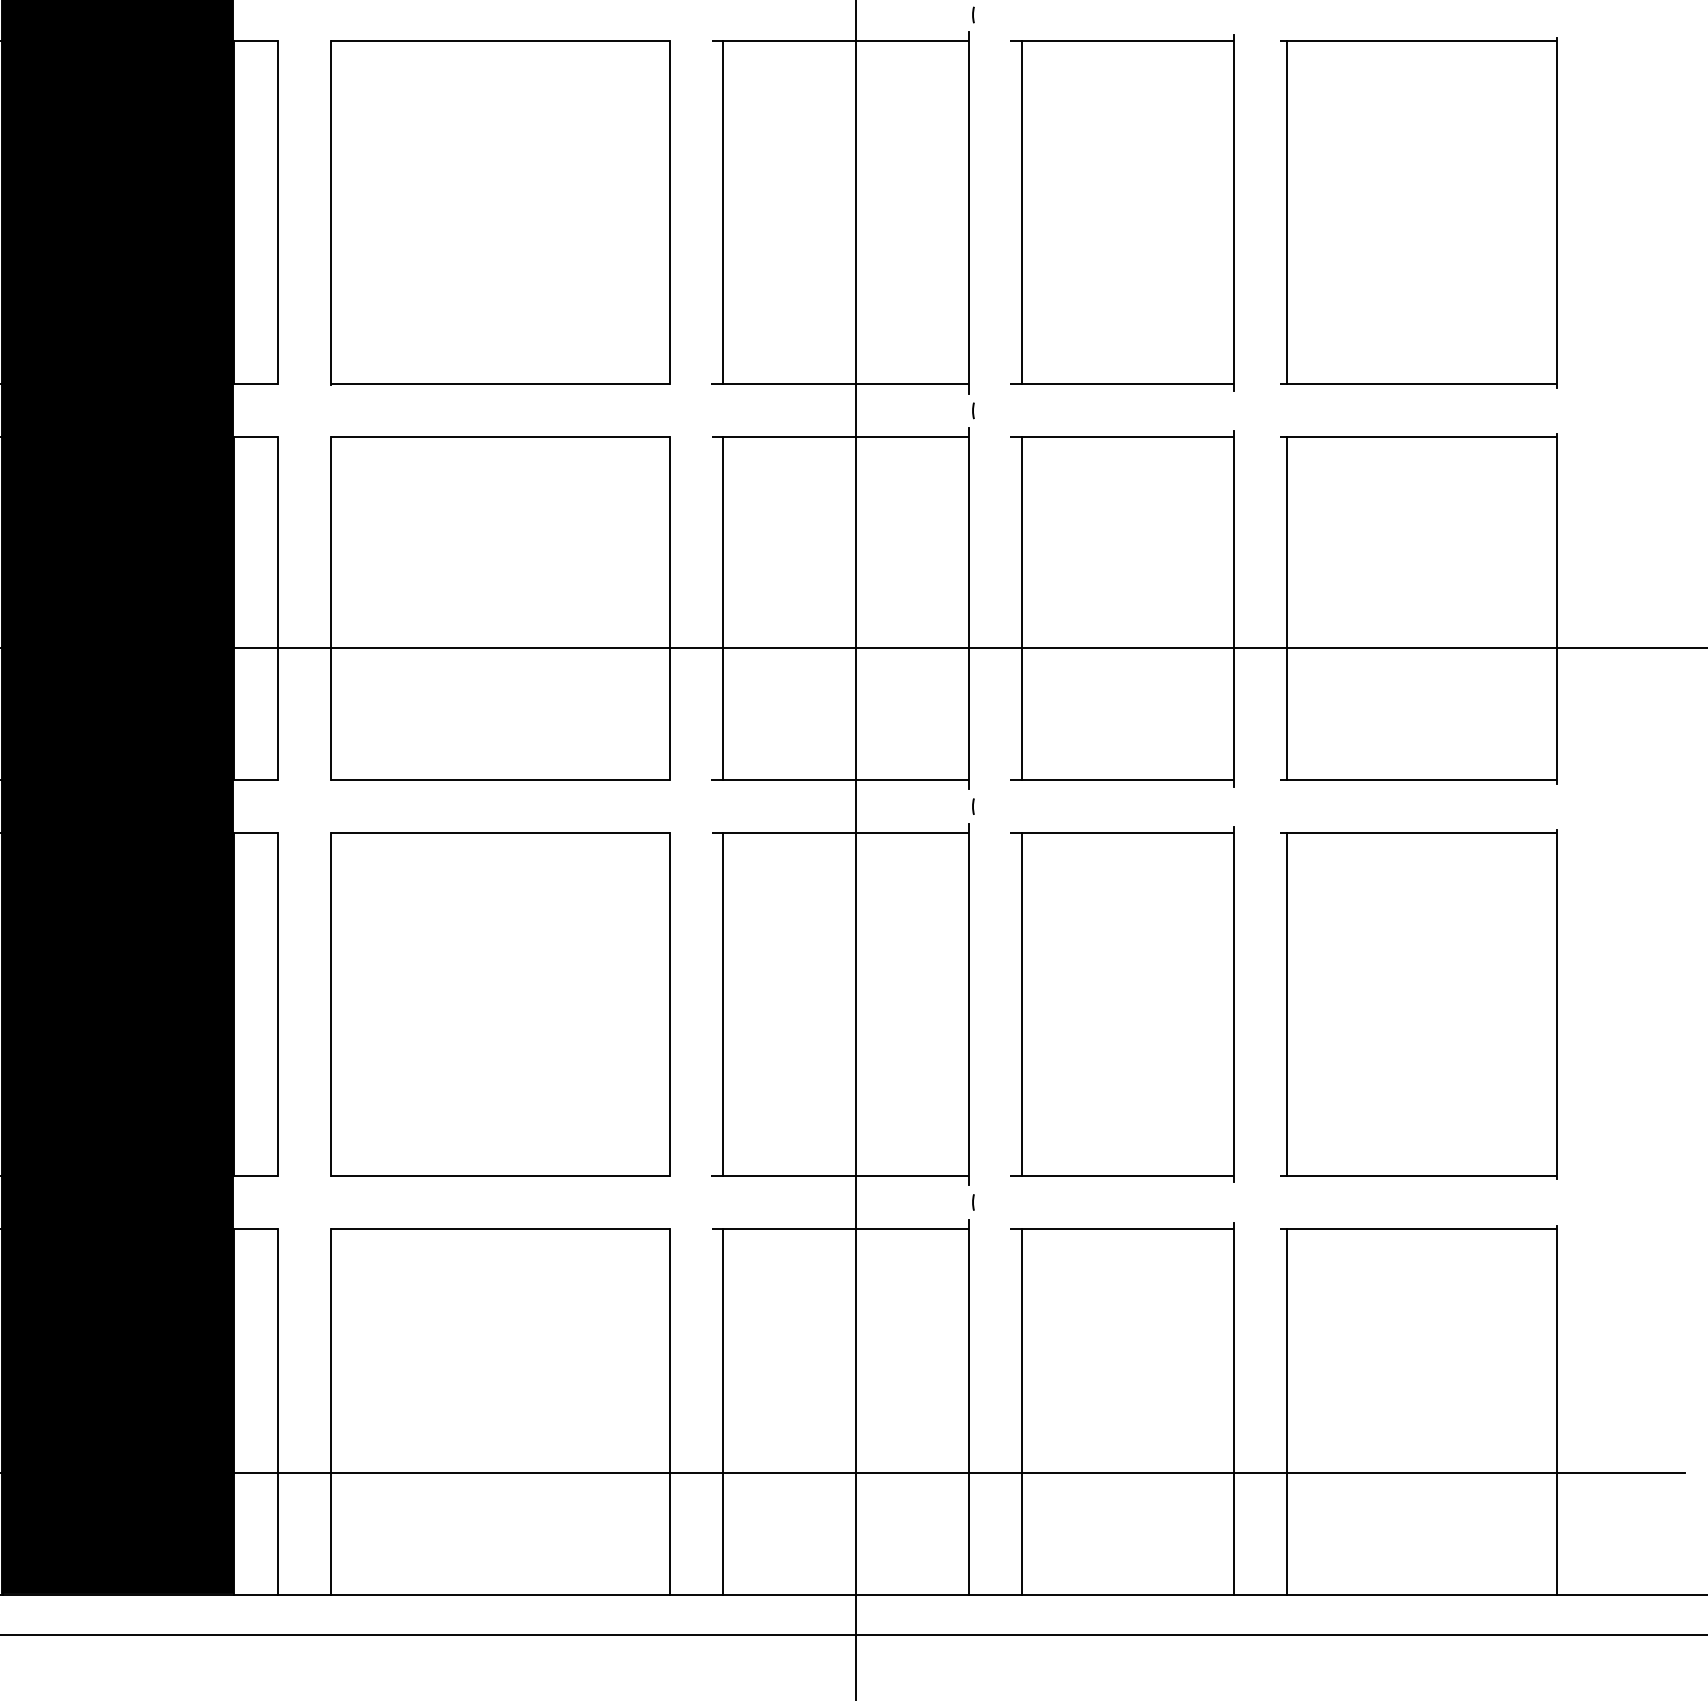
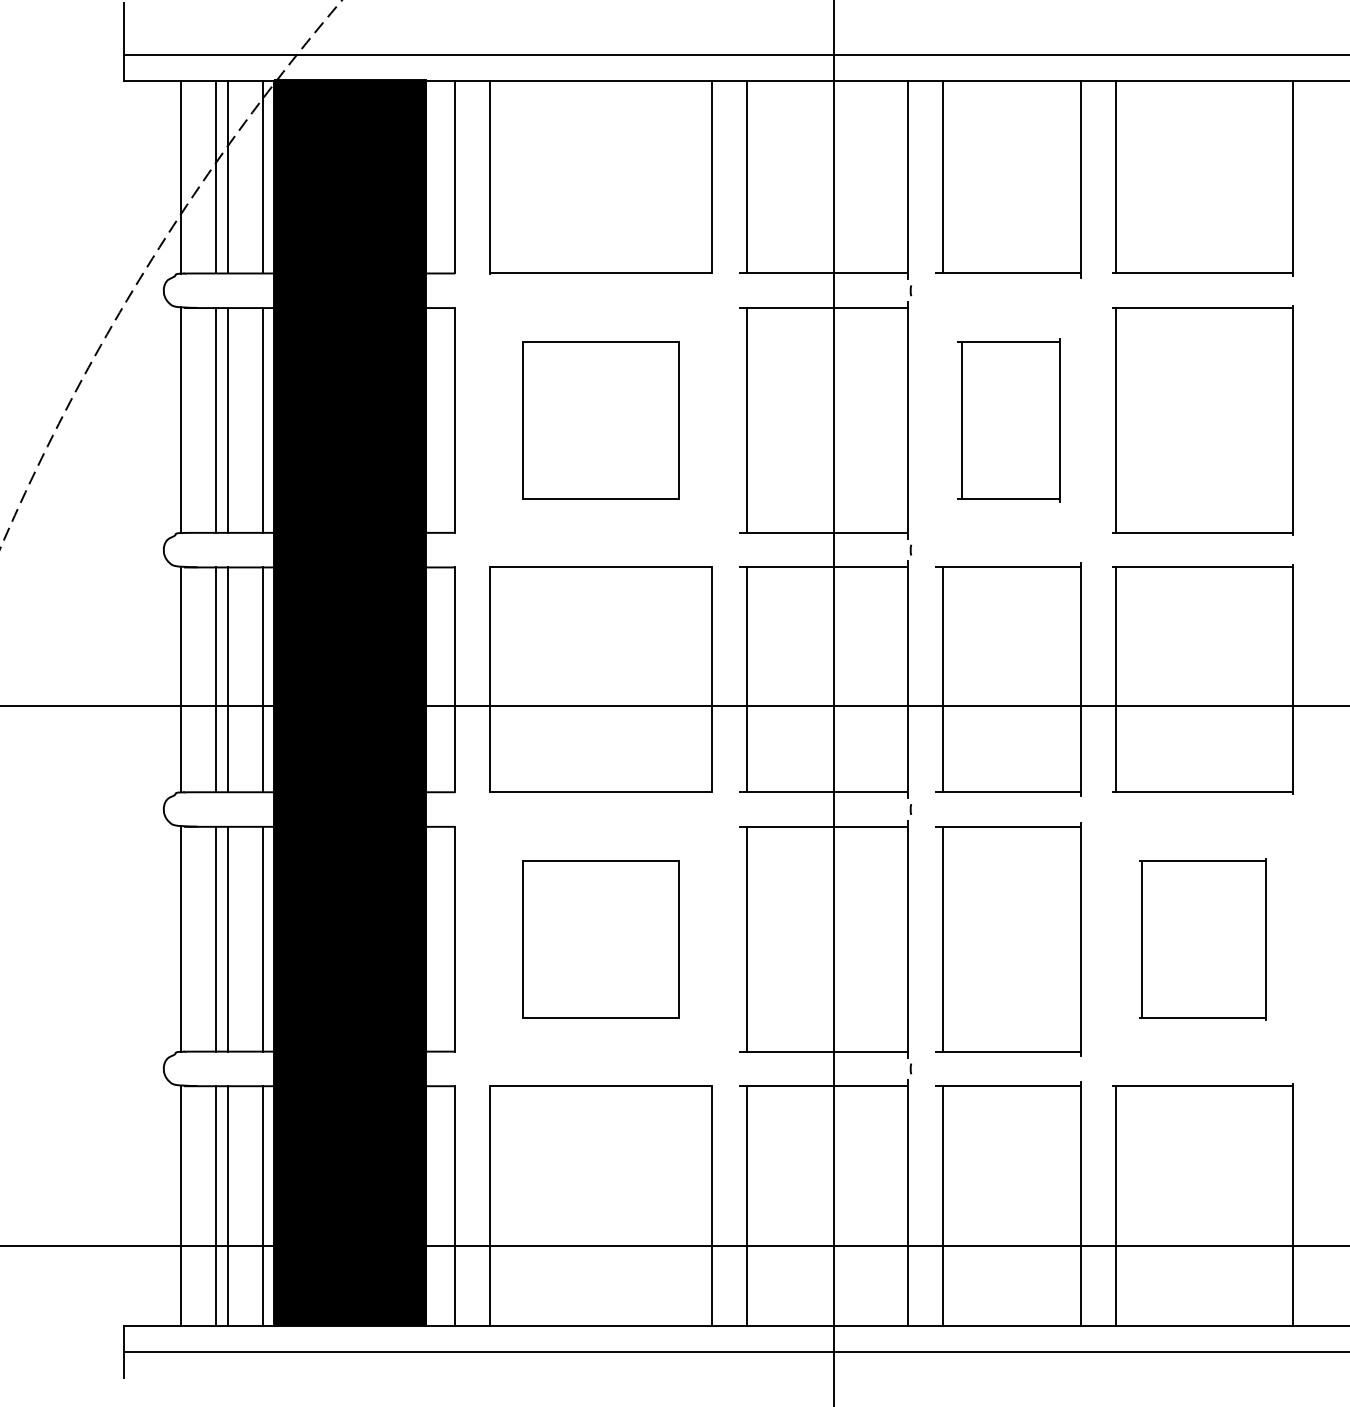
part: (499, 212) -> (600, 420), size x0.7
part: (1122, 212) -> (1008, 420), size x0.7
part: (499, 1004) -> (600, 939), size x0.7
part: (1418, 1004) -> (1202, 939), size x0.7

